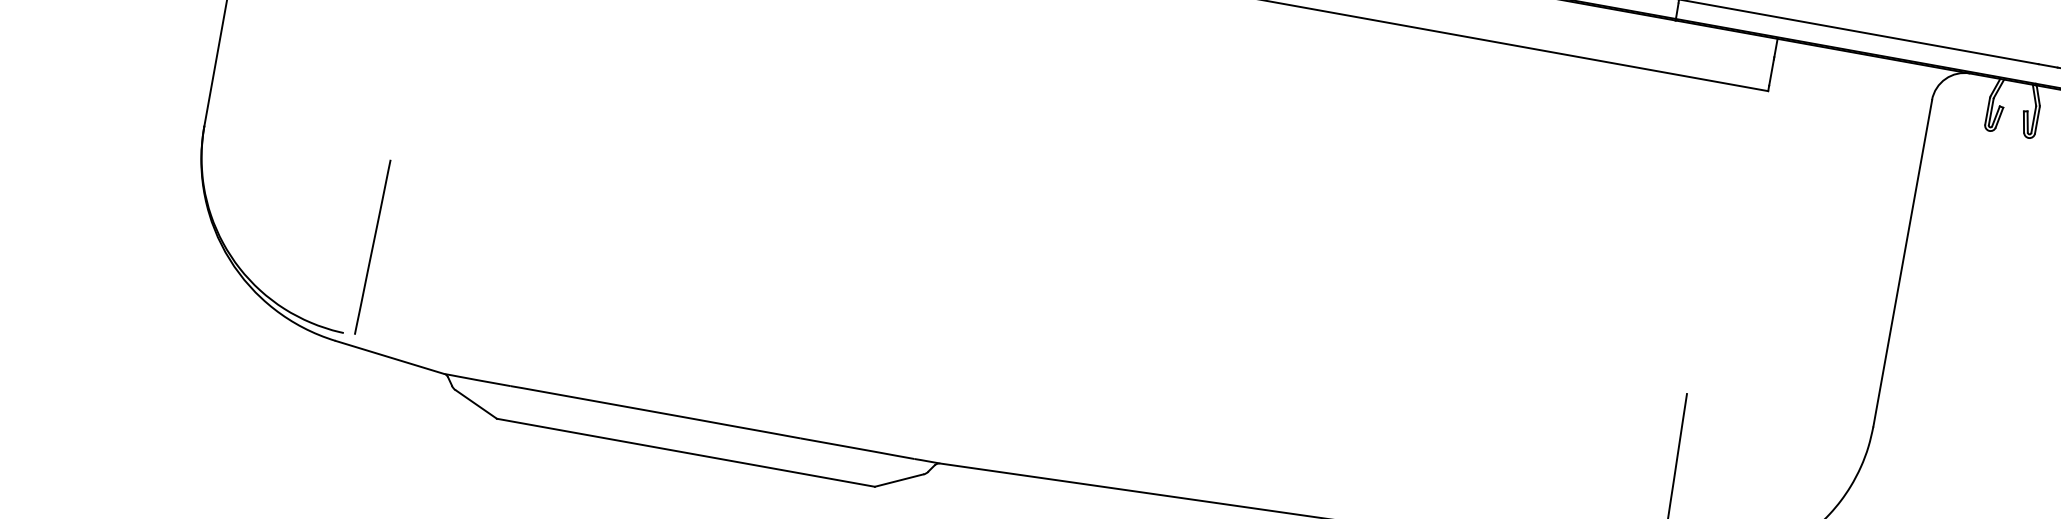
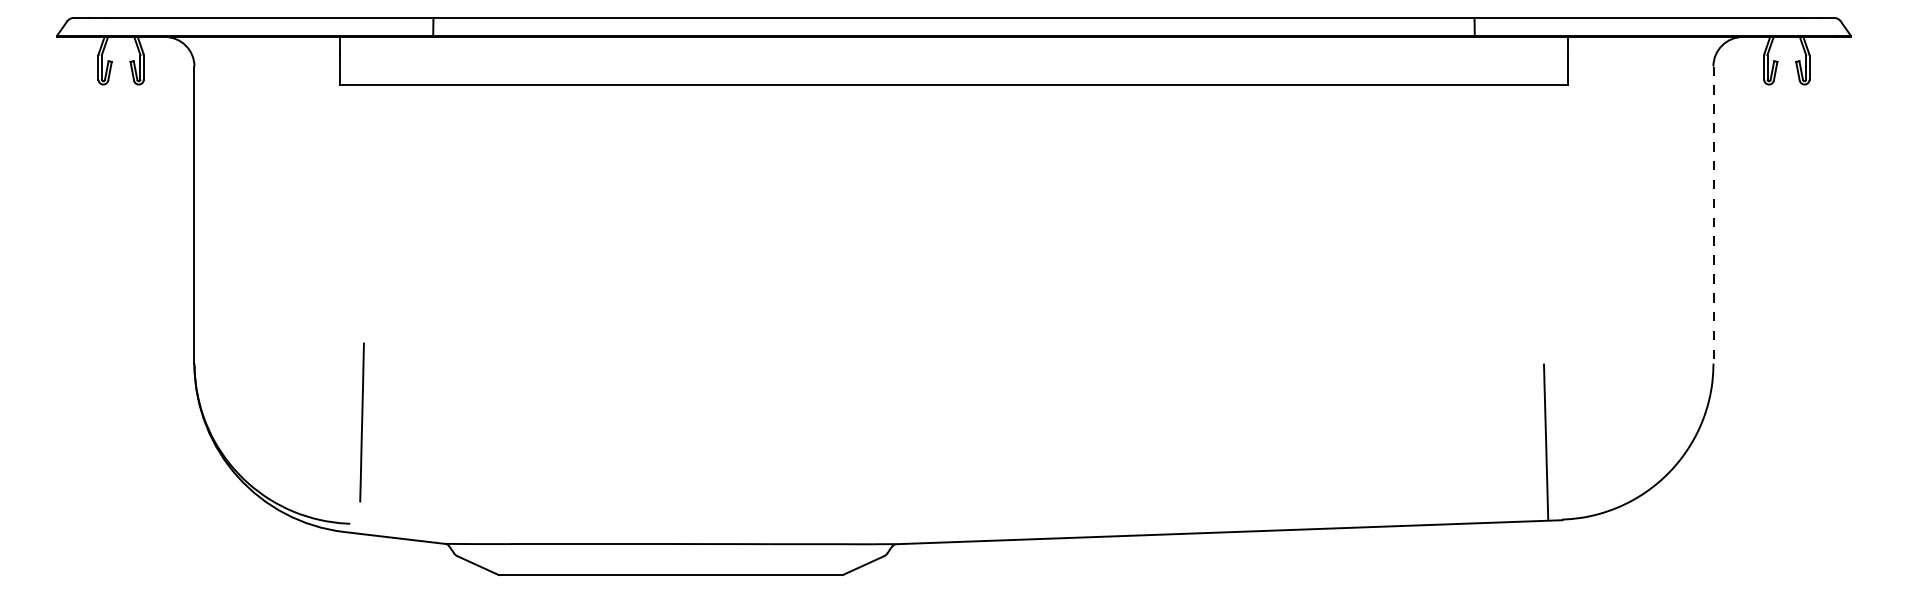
line: (372, 247) -> (361, 422), moved
line: (1902, 263) -> (1713, 215), solid -> dashed

